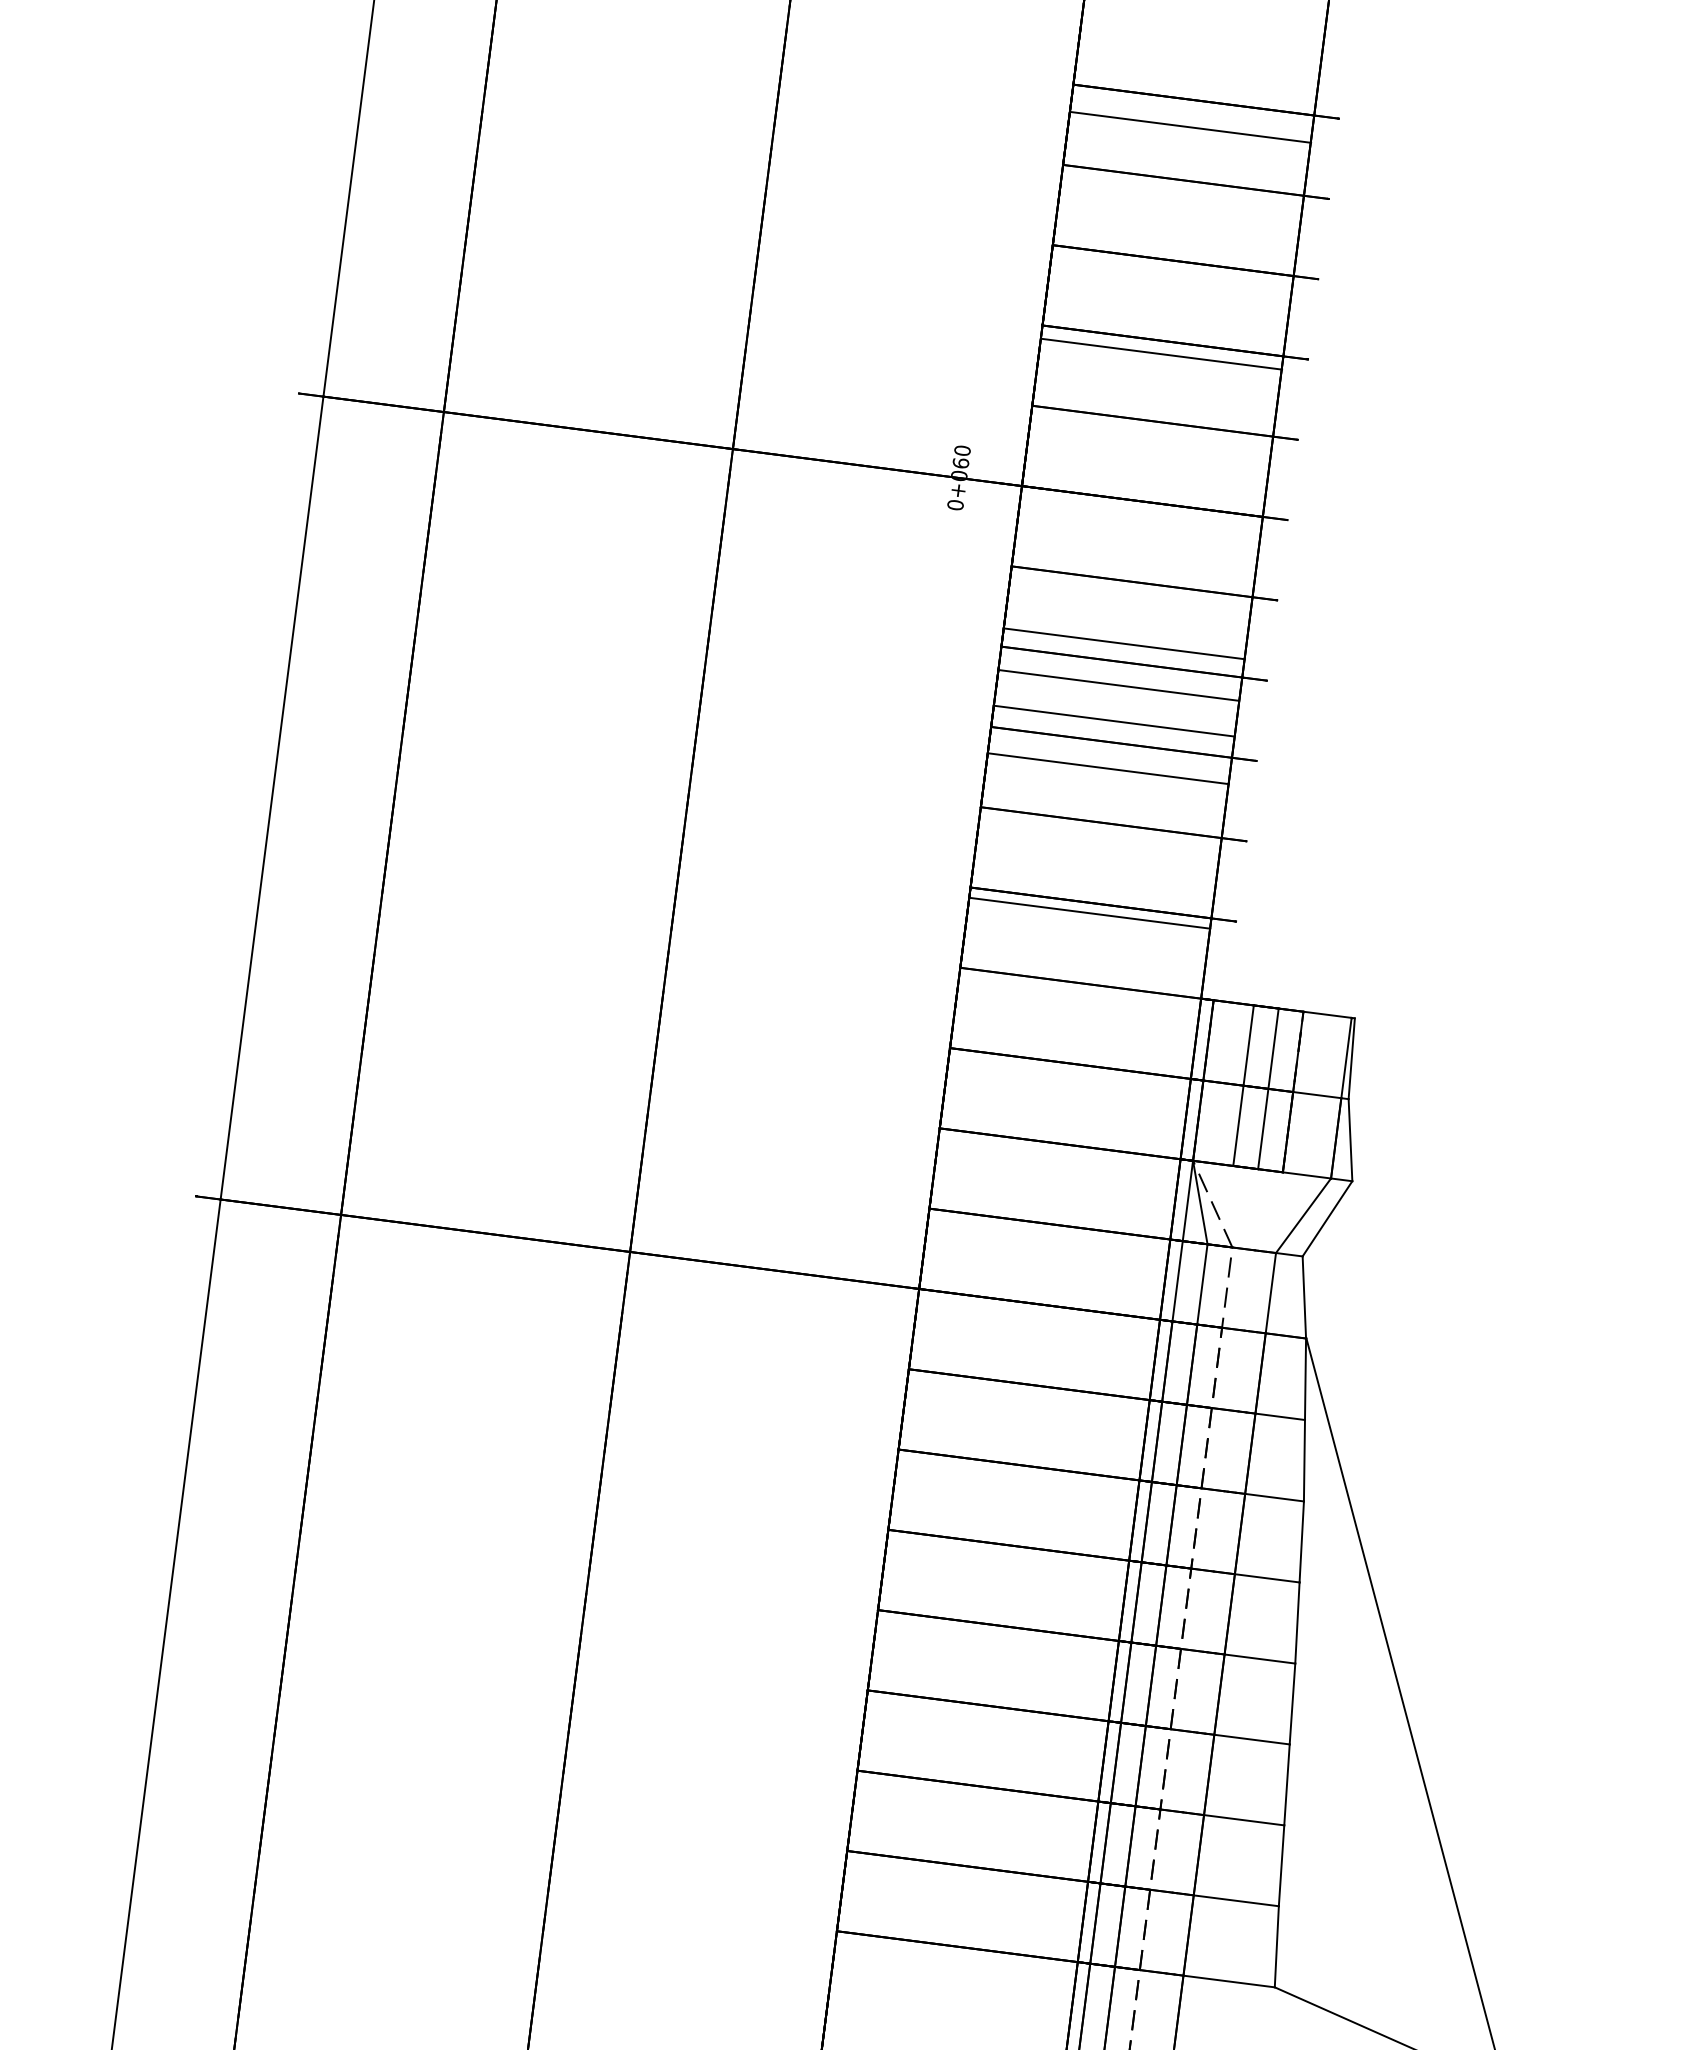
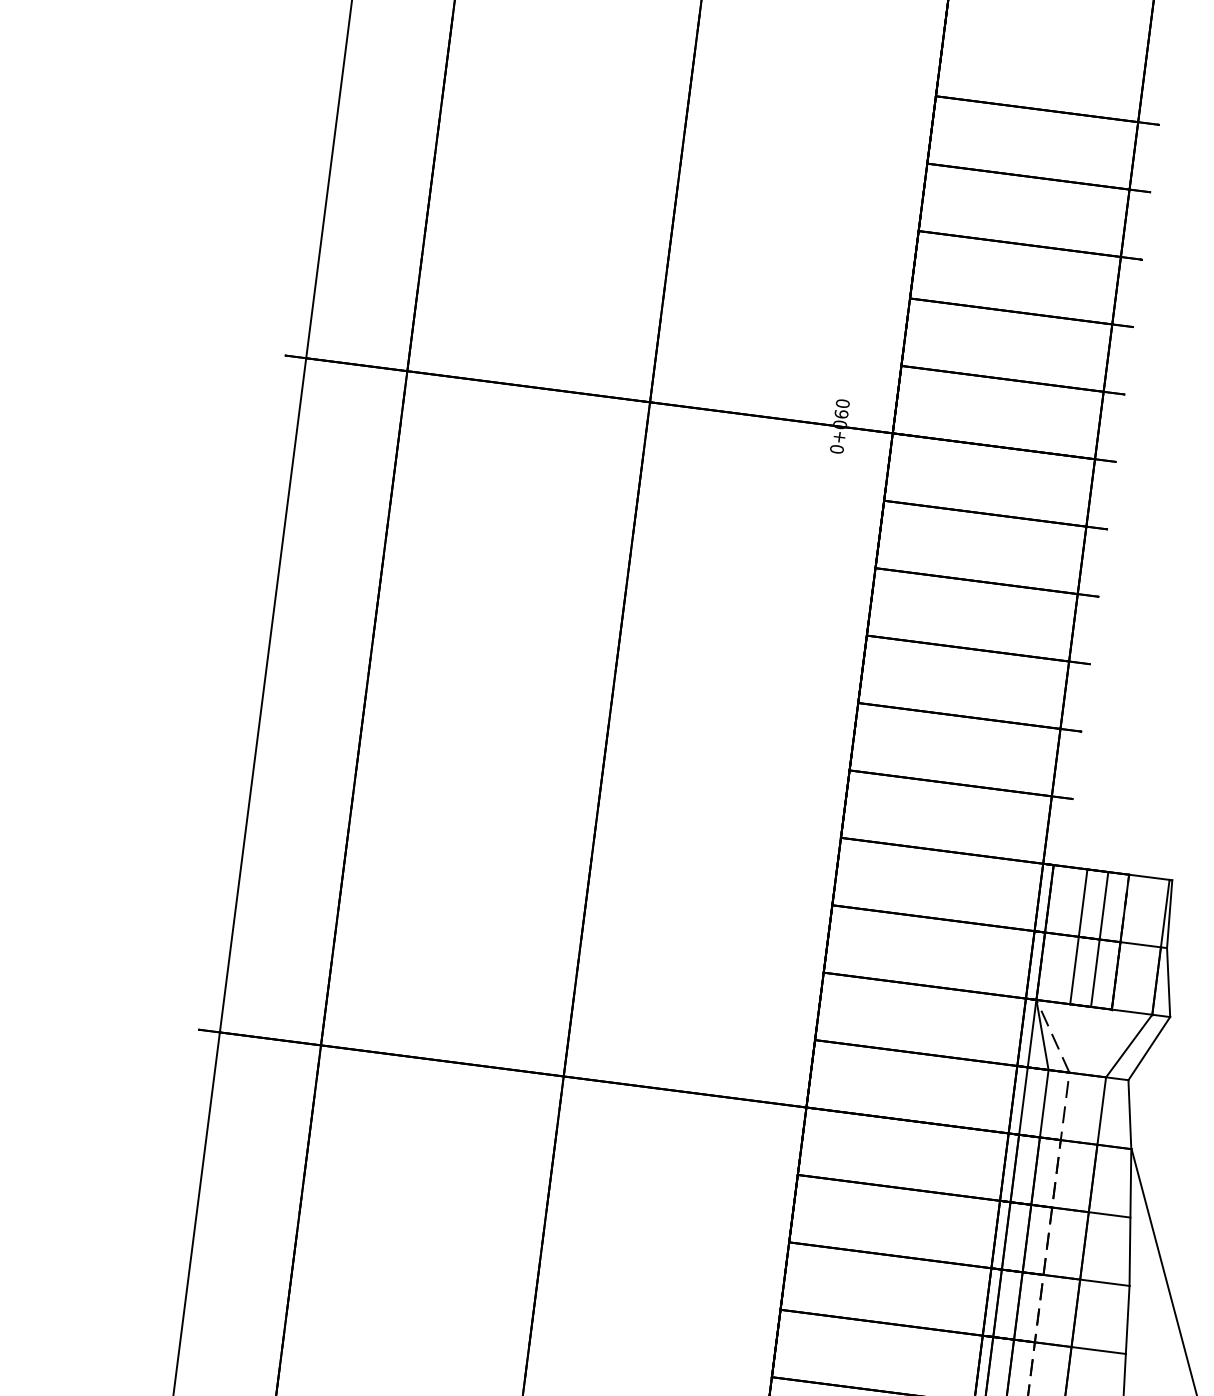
line: (1190, 126) -> (1028, 175), moved
line: (1161, 353) -> (1002, 378), moved
line: (1123, 643) -> (984, 513), moved
line: (1118, 684) -> (967, 647), moved
line: (1113, 720) -> (976, 580), moved
line: (1107, 768) -> (958, 715), moved
line: (1089, 912) -> (941, 850), moved

